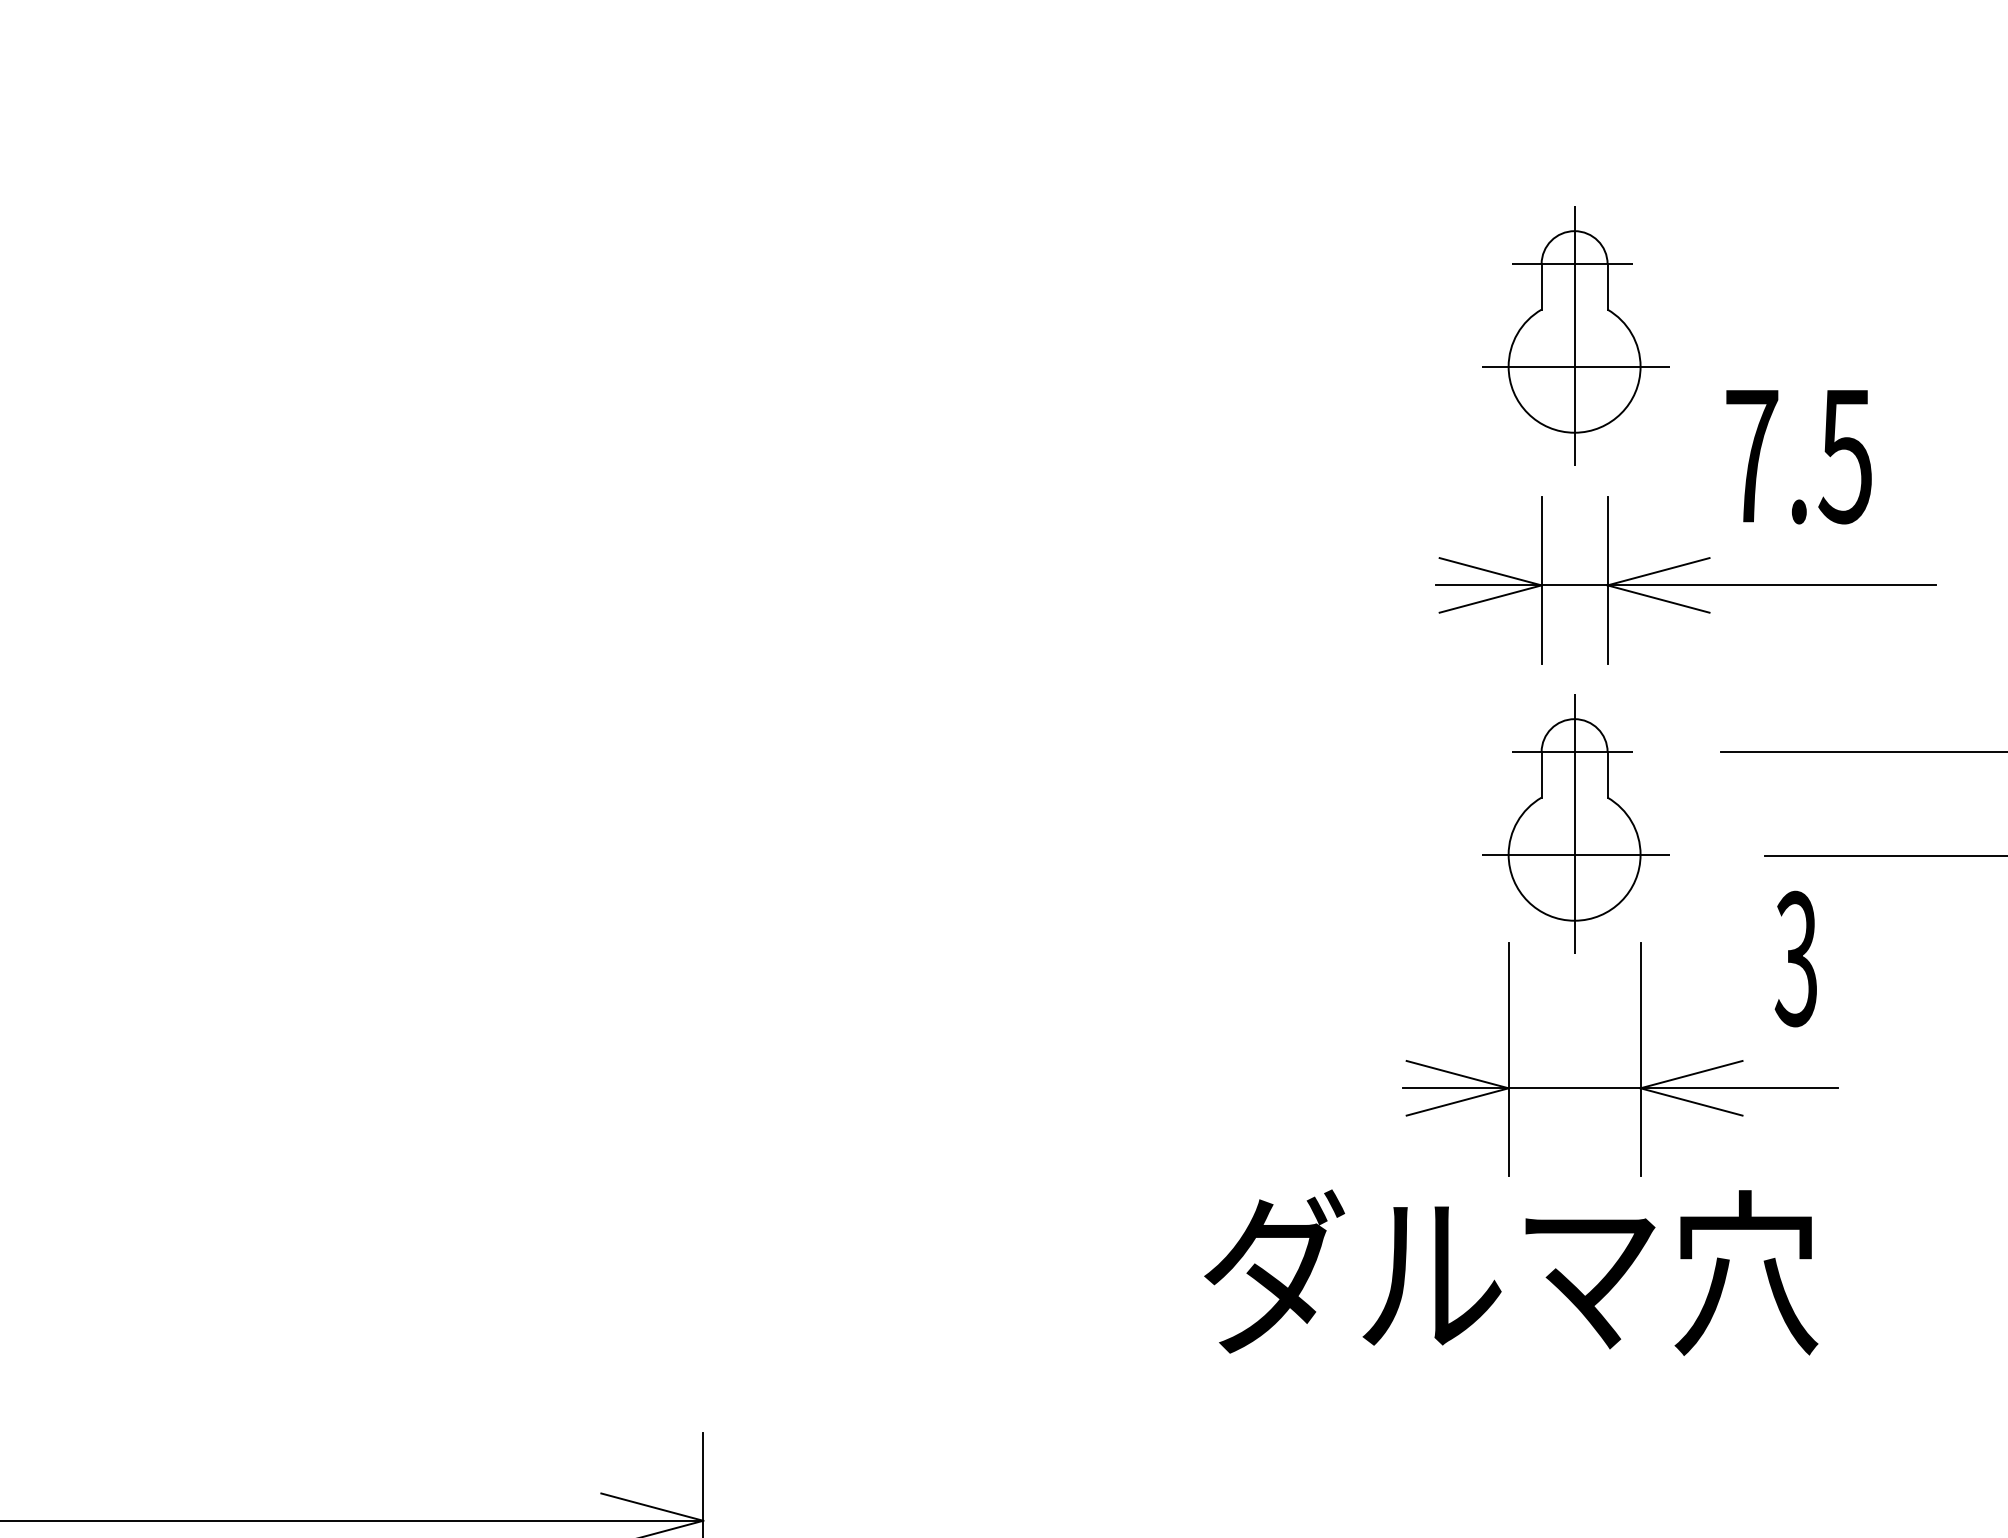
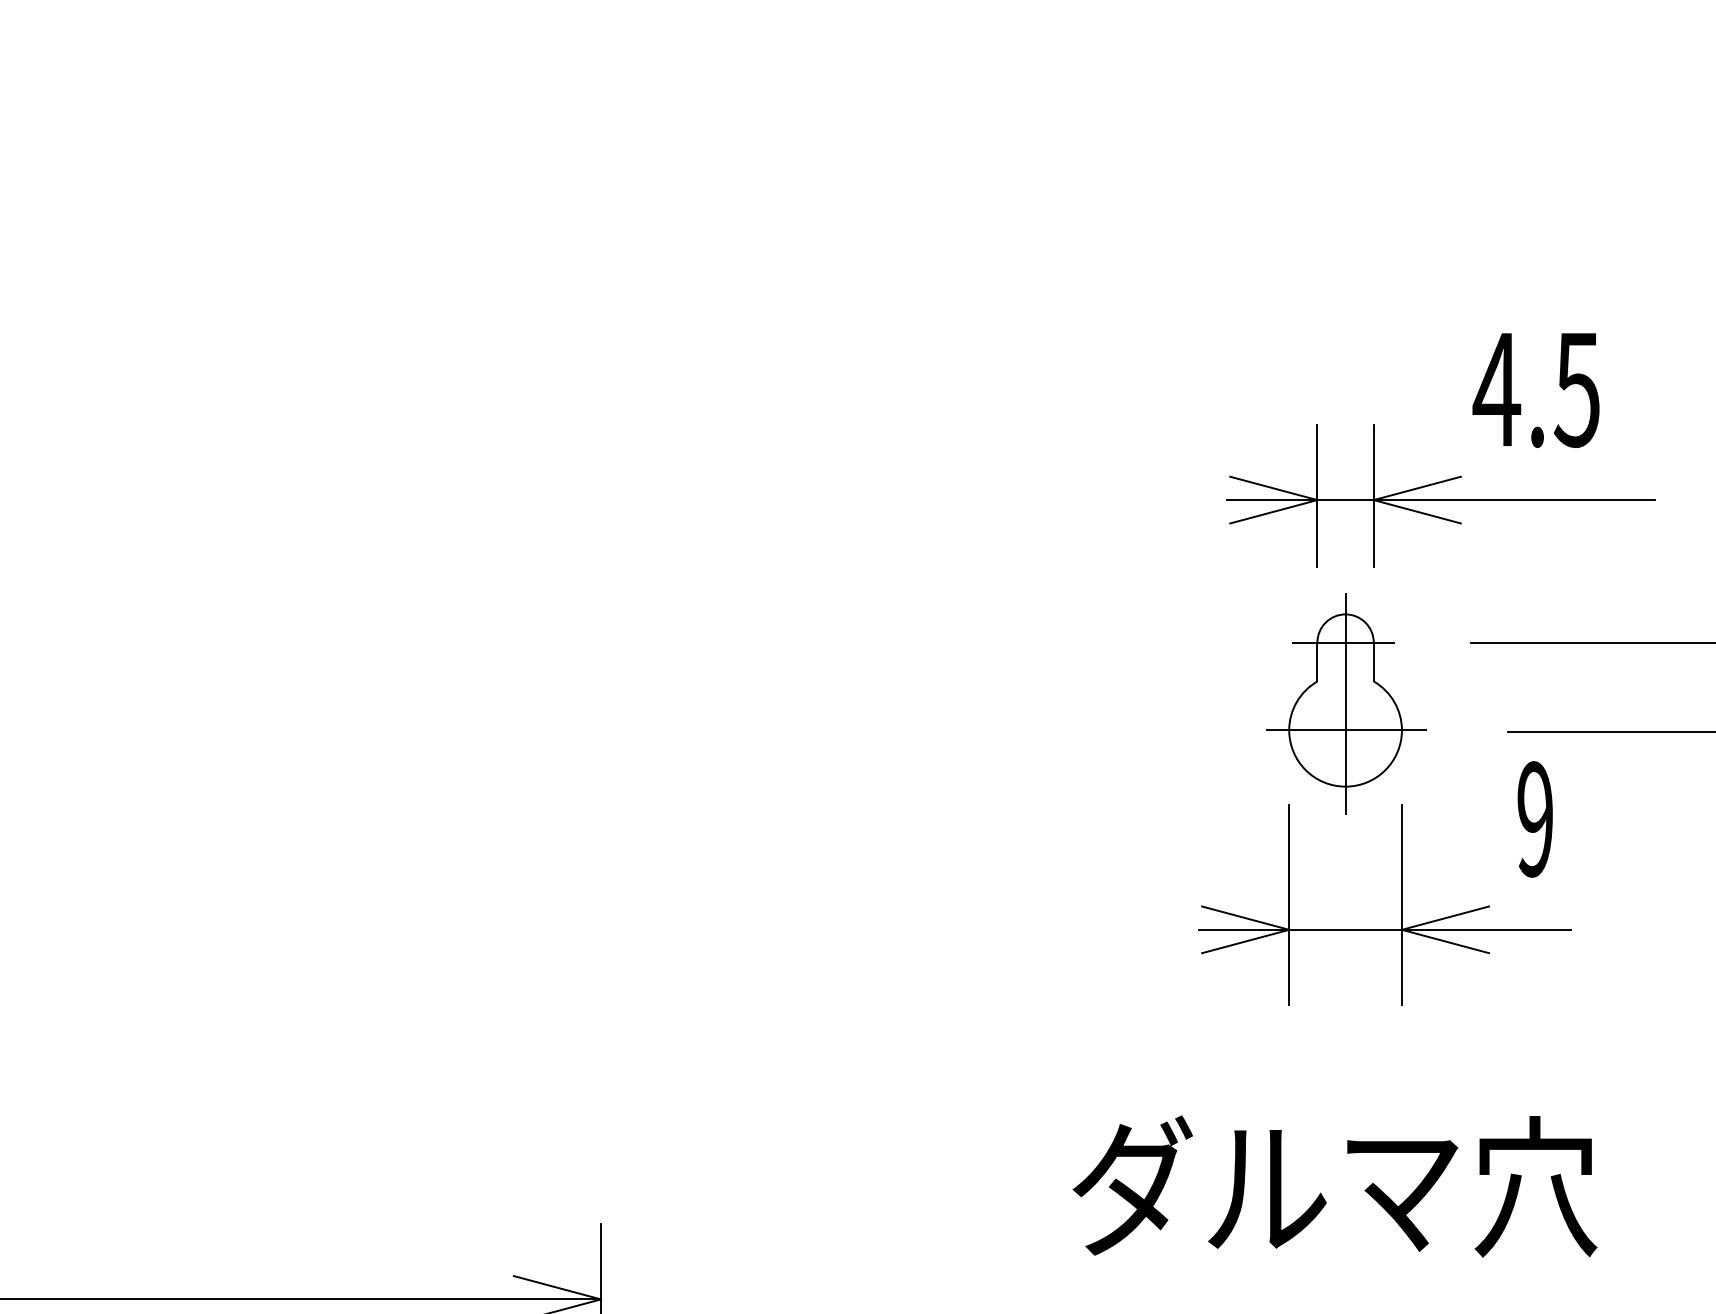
part: (1575, 335) -> (1346, 286), removed
text: (1751, 456) -> (1496, 389), 7.5 -> 4.5
text: (1795, 959) -> (1534, 819), 3 -> 9
text: (1511, 1272) -> (1335, 1186), moved

